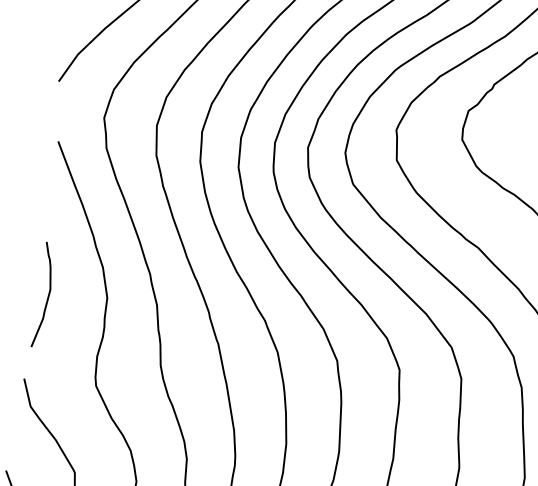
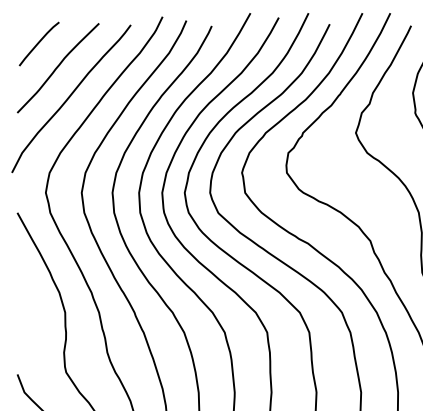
curve: (46, 297) -> (24, 318), removed

